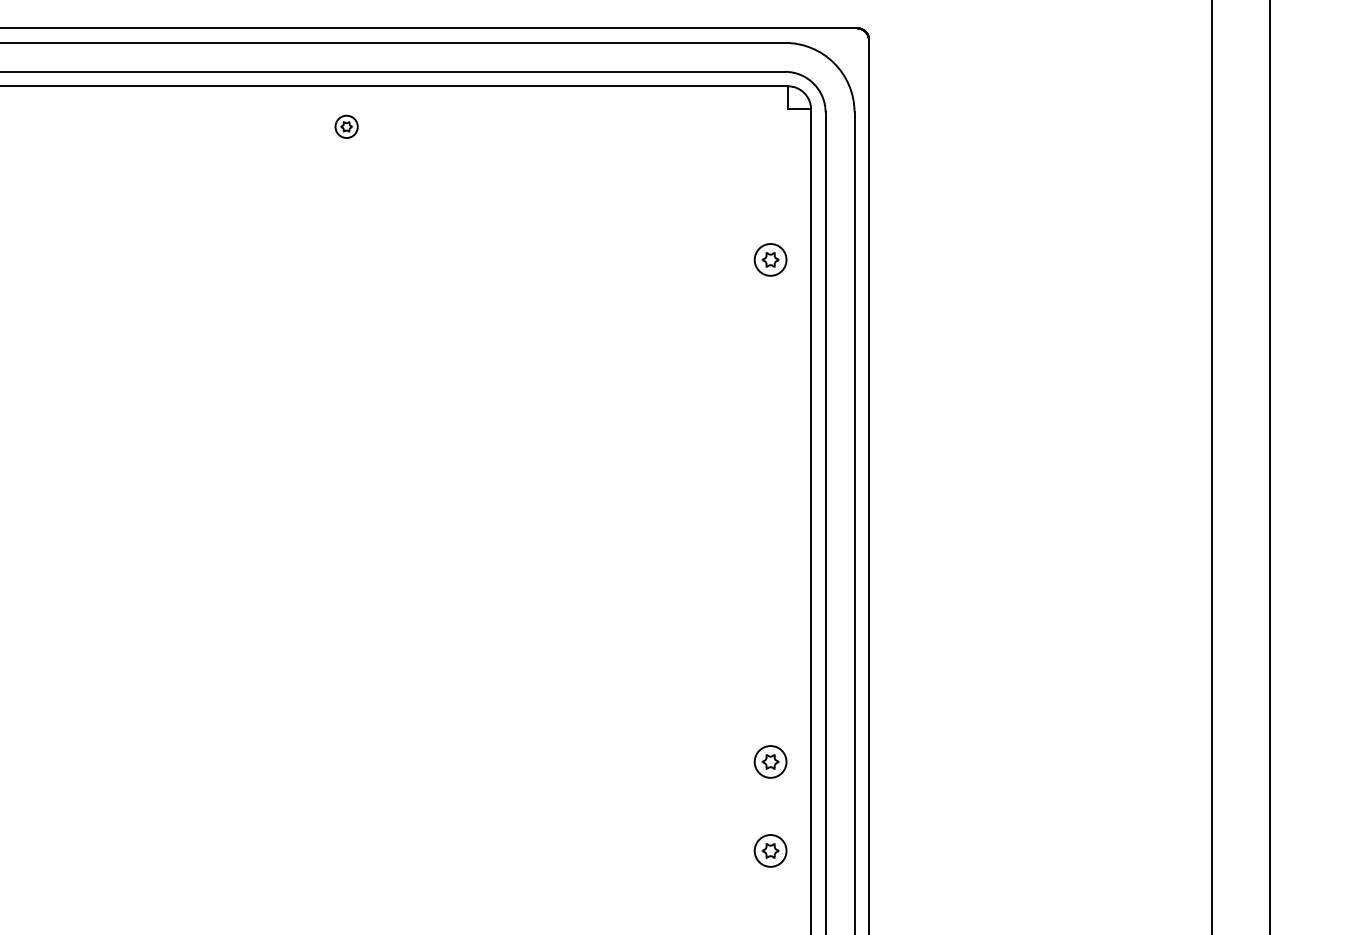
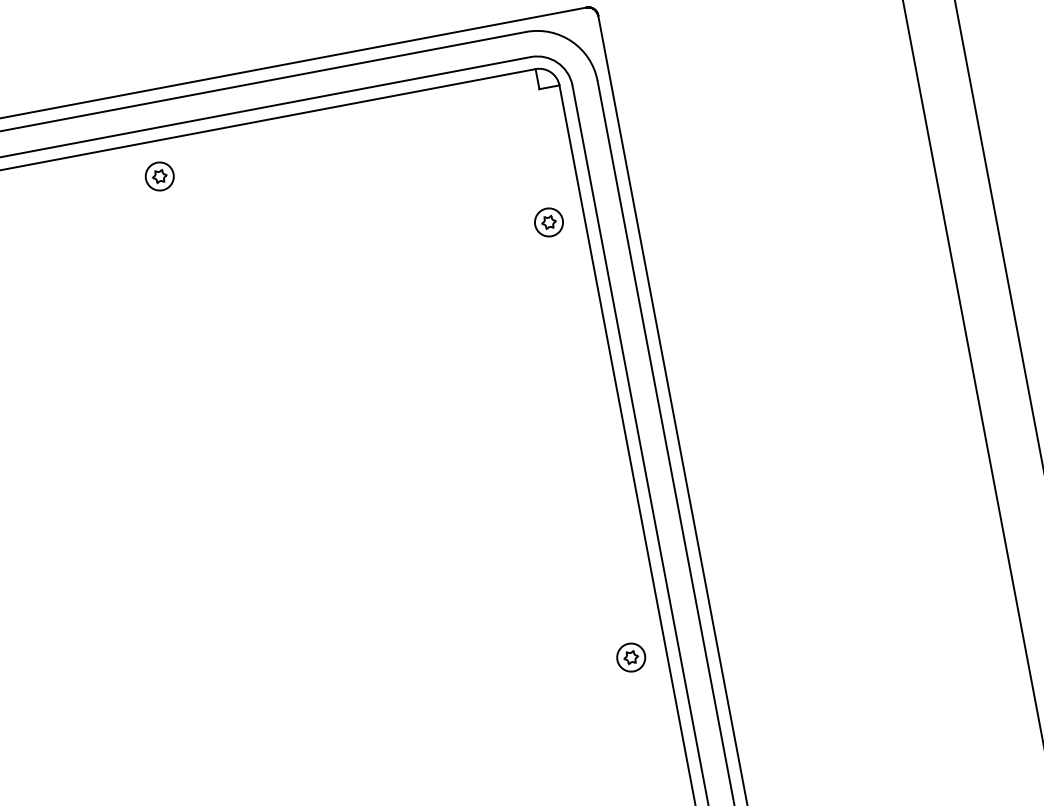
part: (346, 126) -> (159, 176), size x1.43
part: (770, 850) -> (645, 734), removed

